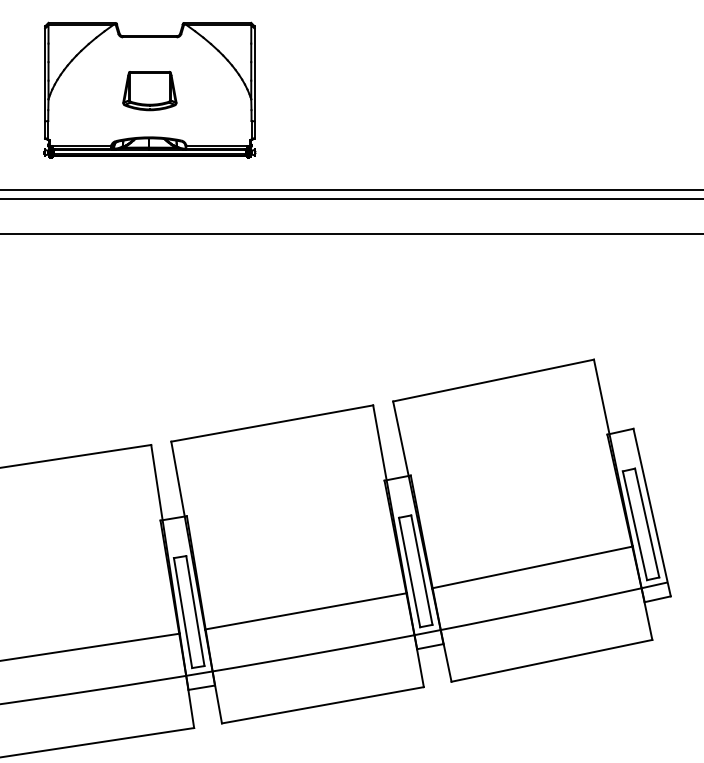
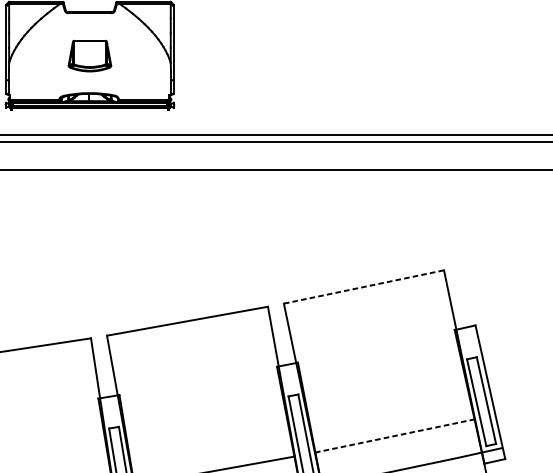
line: (493, 380) -> (363, 286), solid -> dashed
line: (532, 567) -> (395, 436), solid -> dashed

